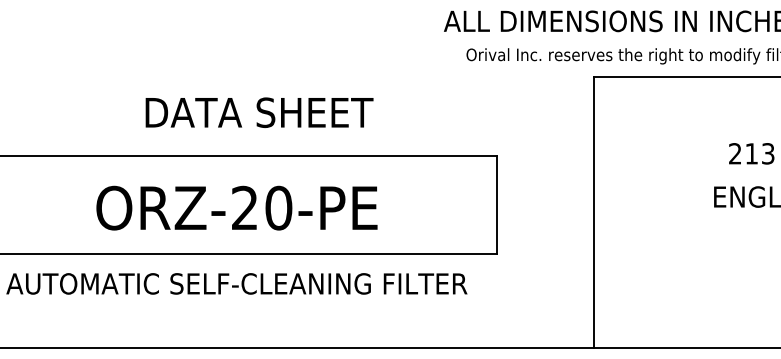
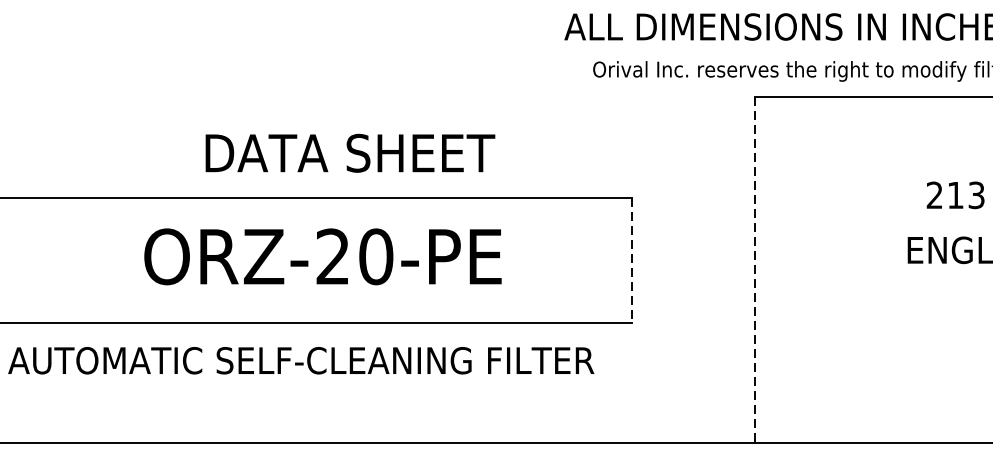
text: (259, 112) -> (350, 153), moved
line: (497, 205) -> (632, 261), solid -> dashed
text: (236, 207) -> (322, 255), moved
line: (593, 212) -> (754, 269), solid -> dashed

